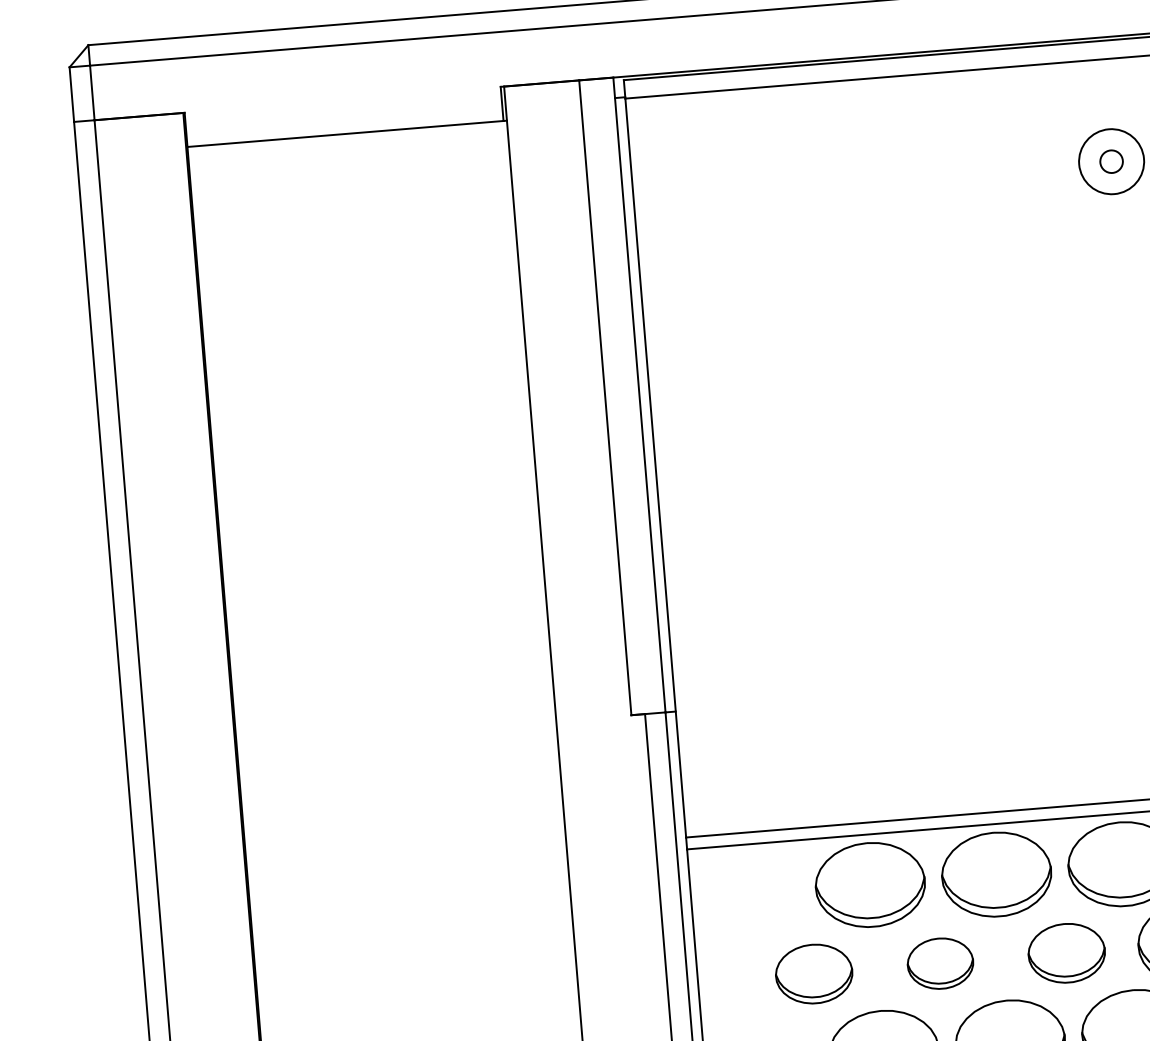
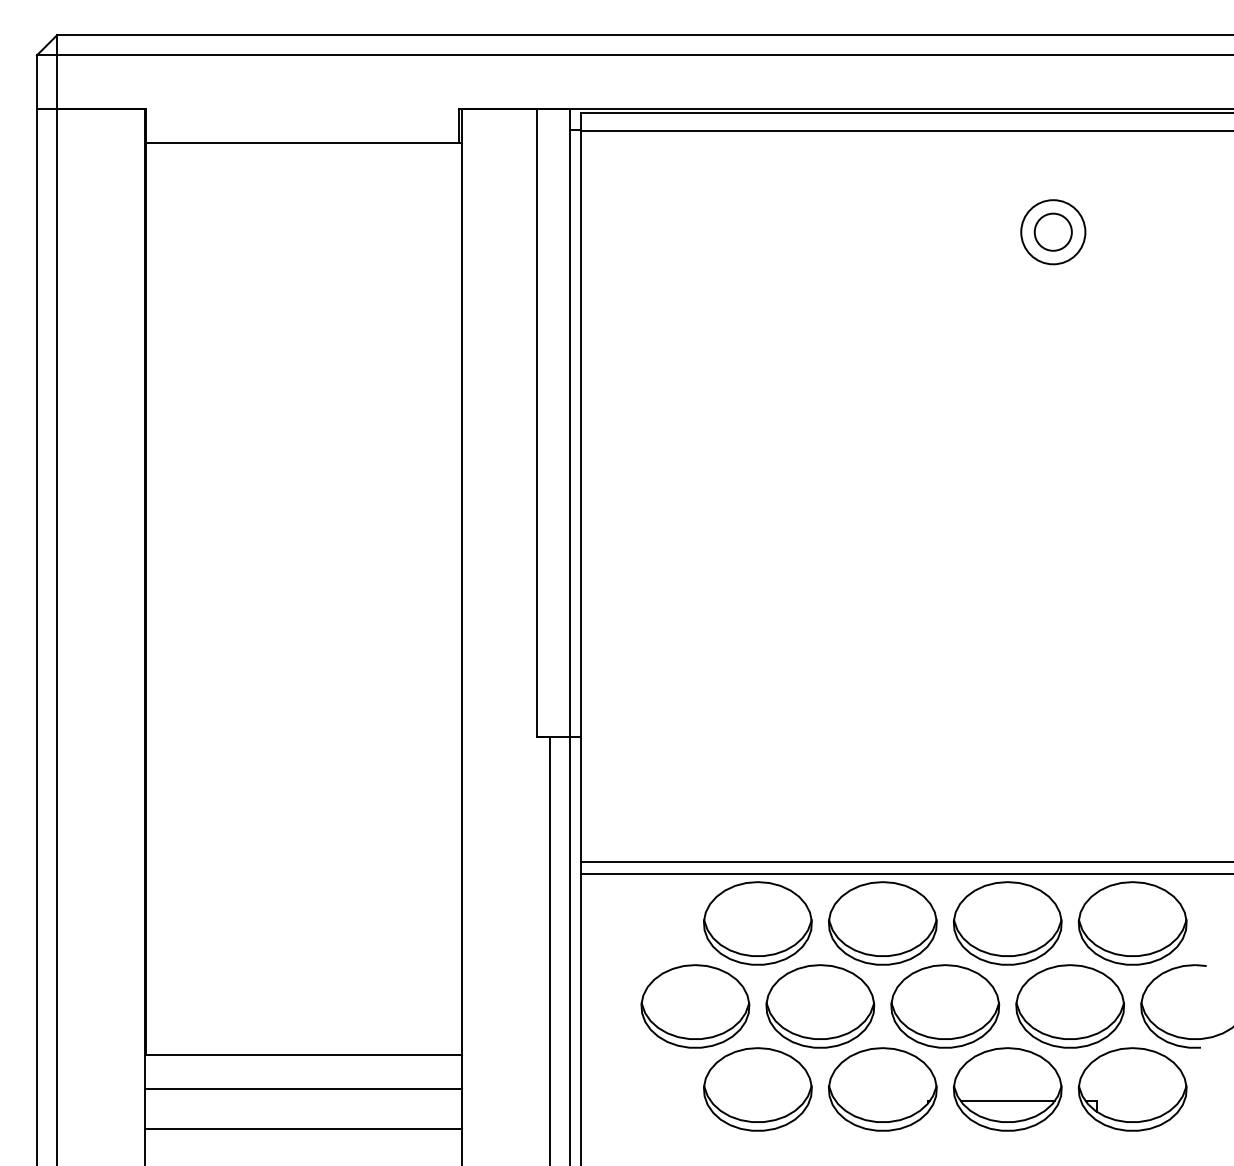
circle: (1110, 161) -> (1052, 231), size x1.67
part: (1066, 953) -> (945, 1006), size x1.43
part: (940, 963) -> (820, 1006), size x1.67
part: (814, 974) -> (695, 1006), size x1.43

